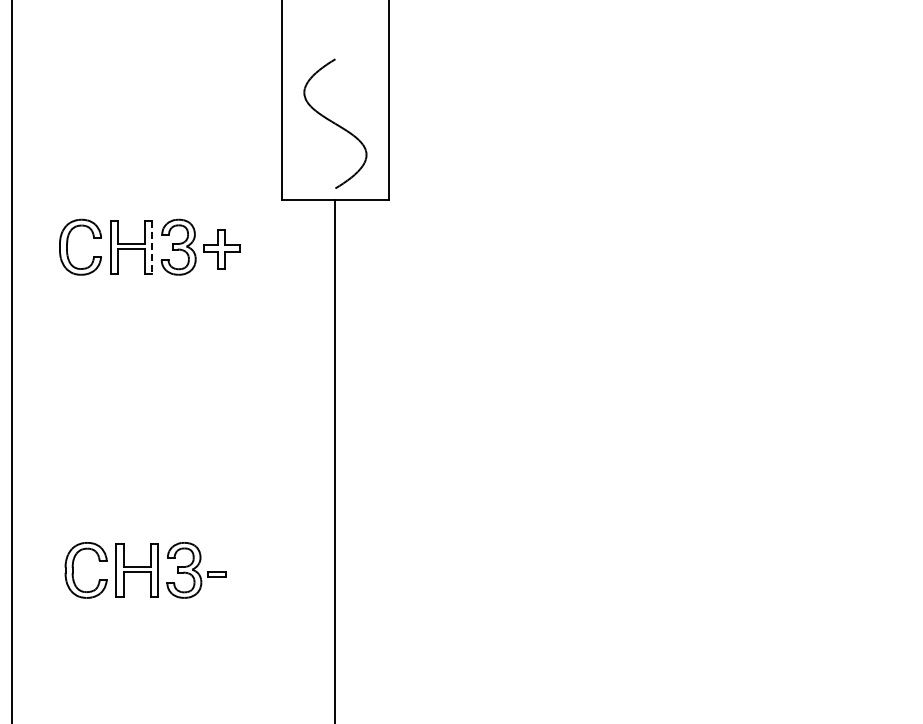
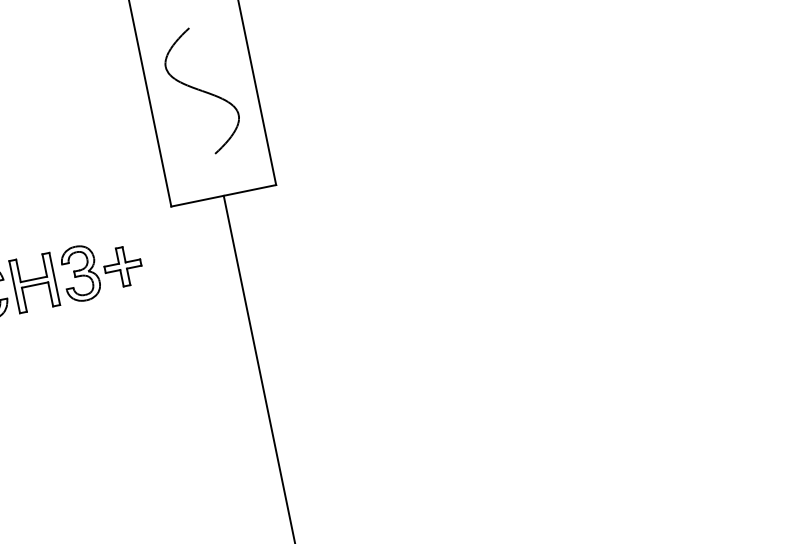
part: (335, 123) -> (202, 90), moved
line: (152, 247) -> (55, 279), dashed -> solid

